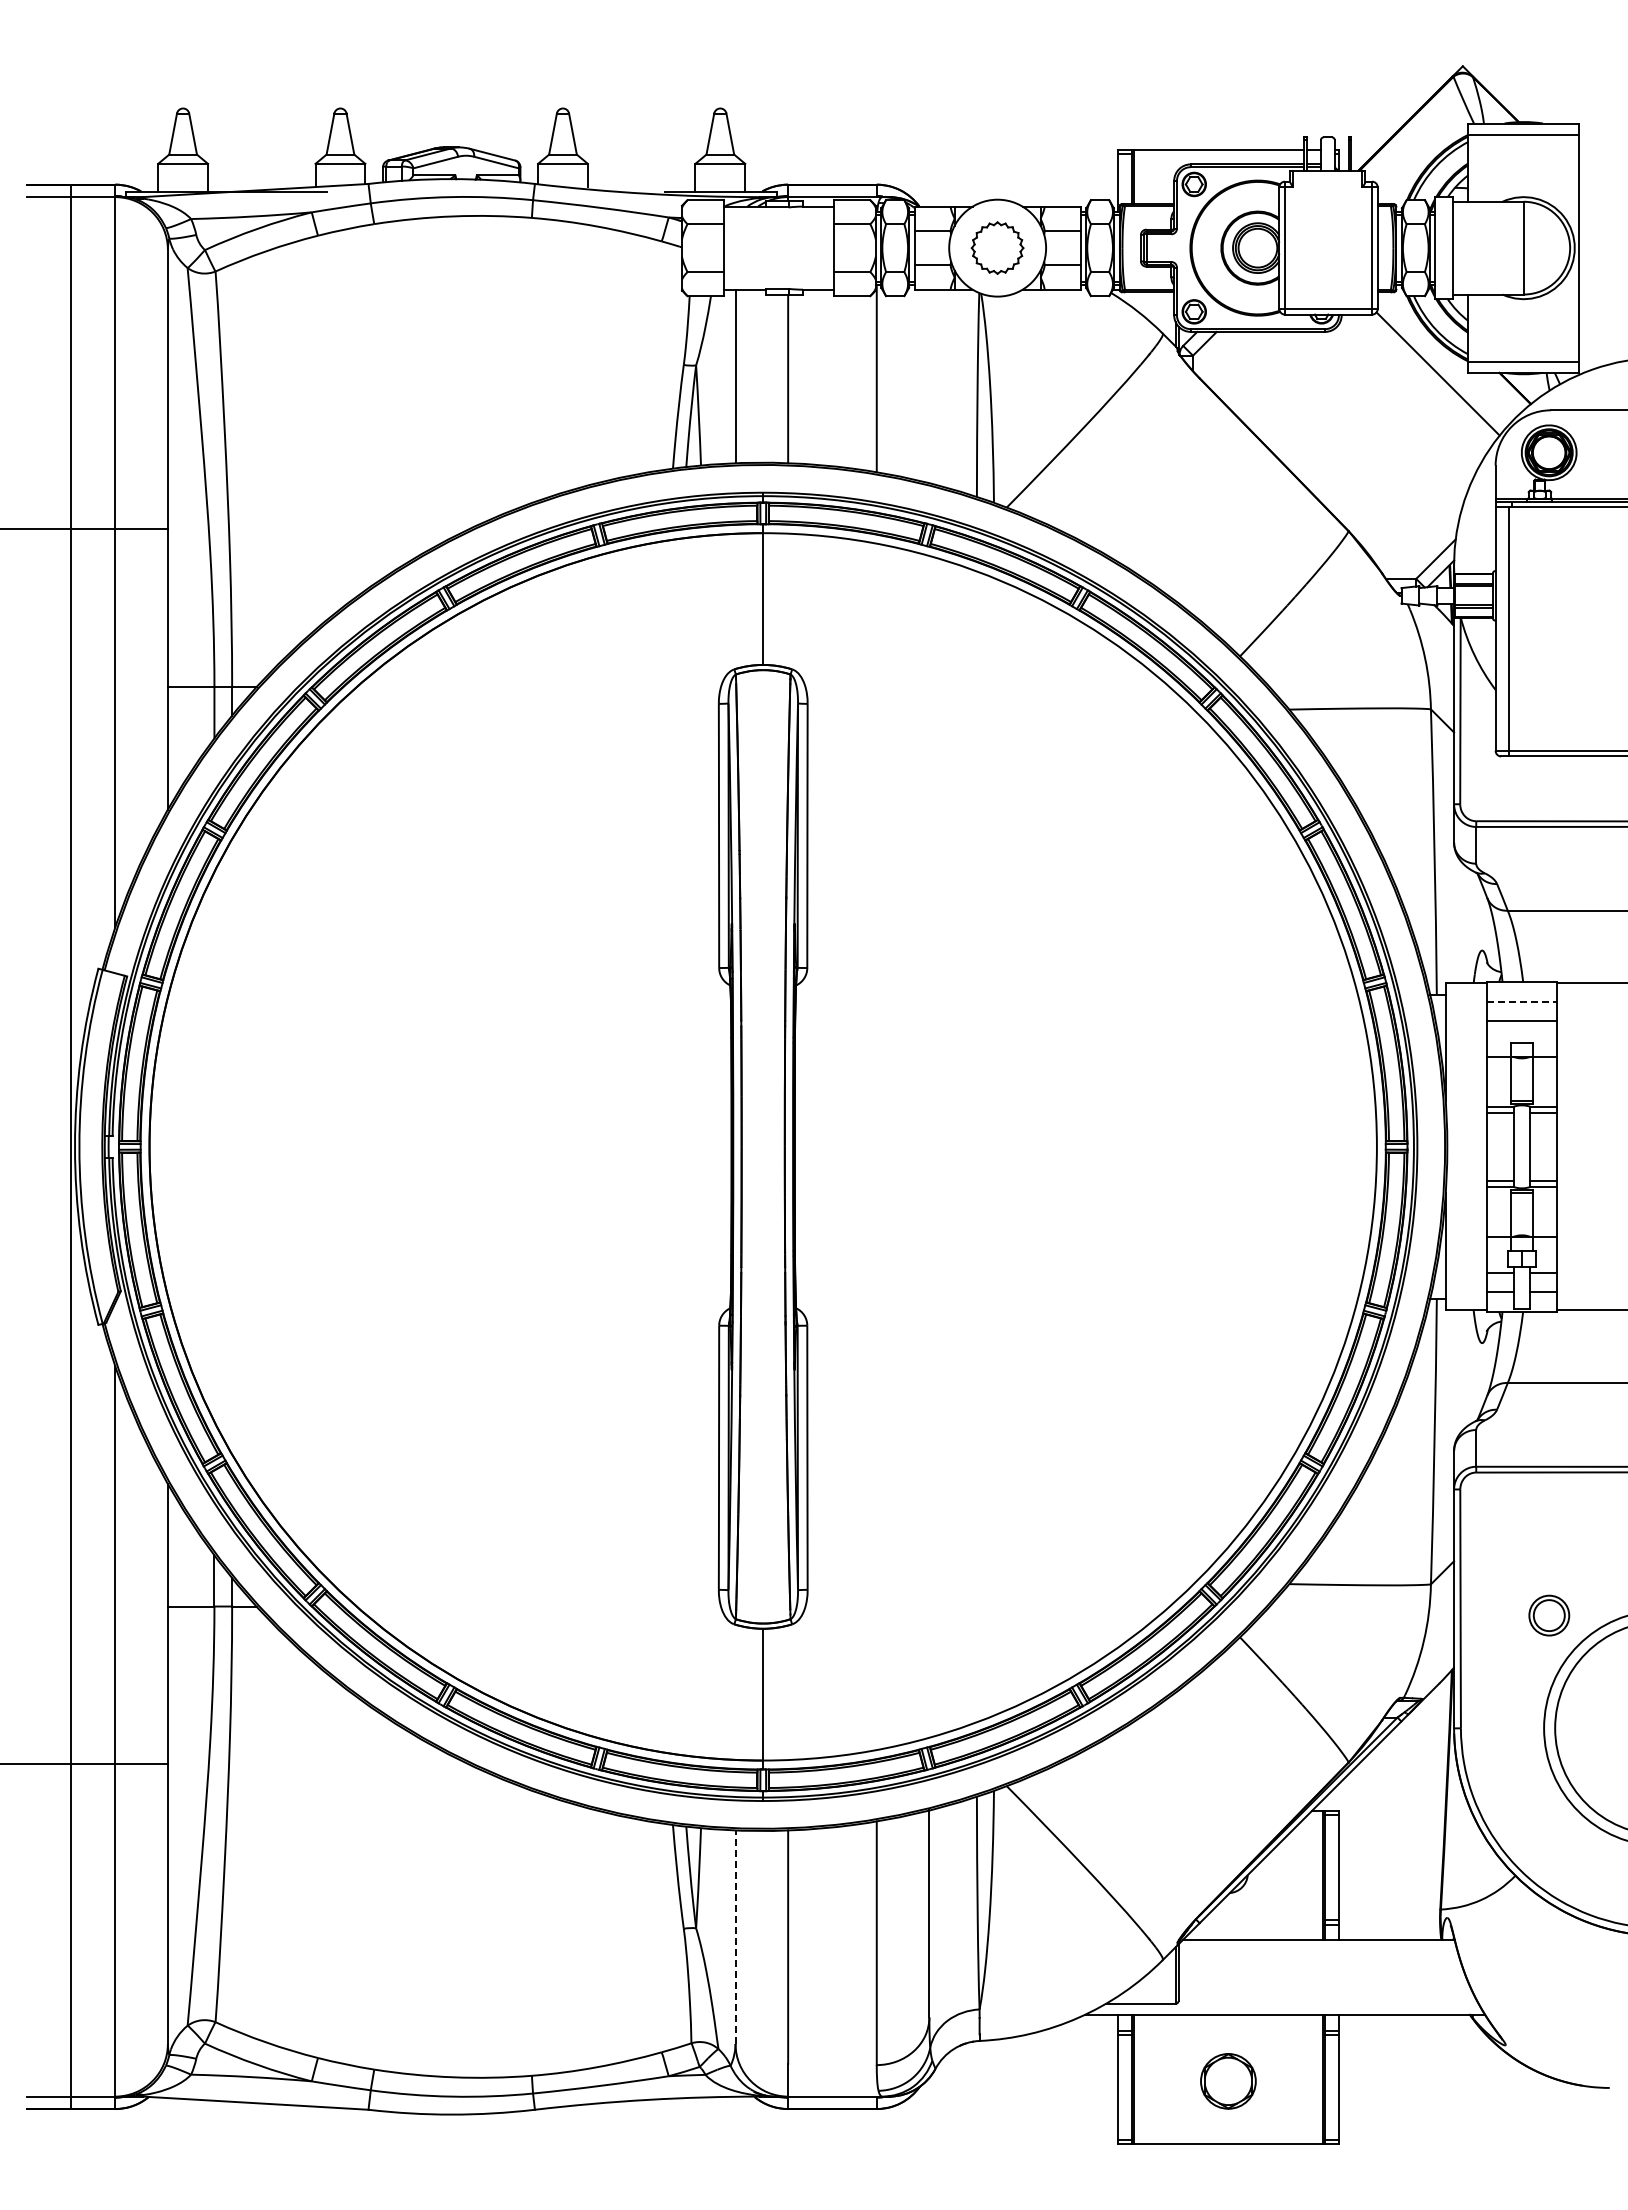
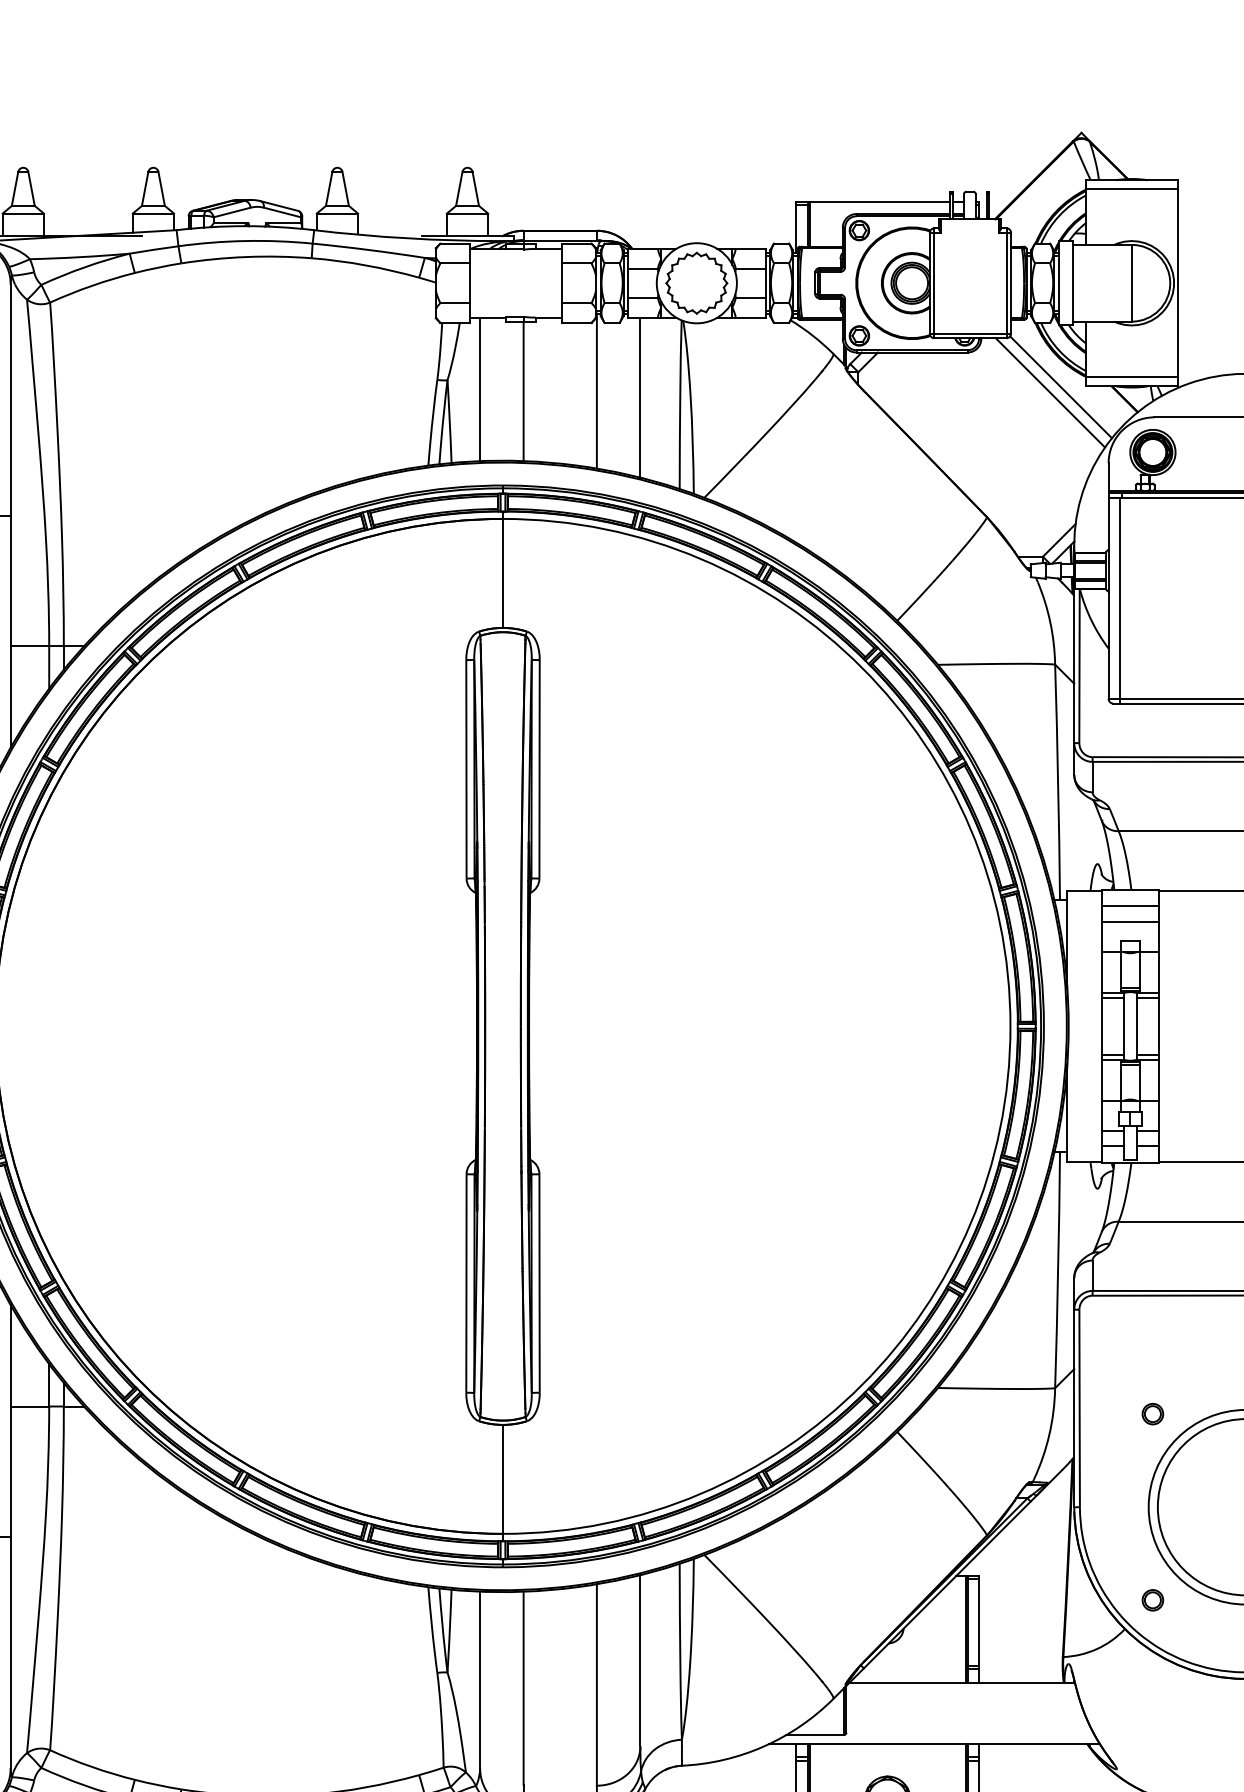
part: (997, 247) -> (696, 282), size x1.43
line: (1425, 380) -> (1050, 392), added
line: (929, 386) -> (640, 397), added
line: (1521, 1001) -> (1130, 906), dashed -> solid
part: (1548, 1615) -> (1152, 1413), size x0.62
part: (1548, 1840) -> (1152, 1599), added
line: (735, 1937) -> (480, 1680), dashed -> solid

